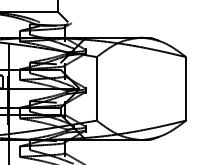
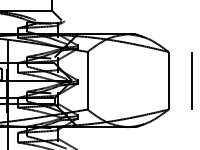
line: (212, 88) -> (192, 80), added

